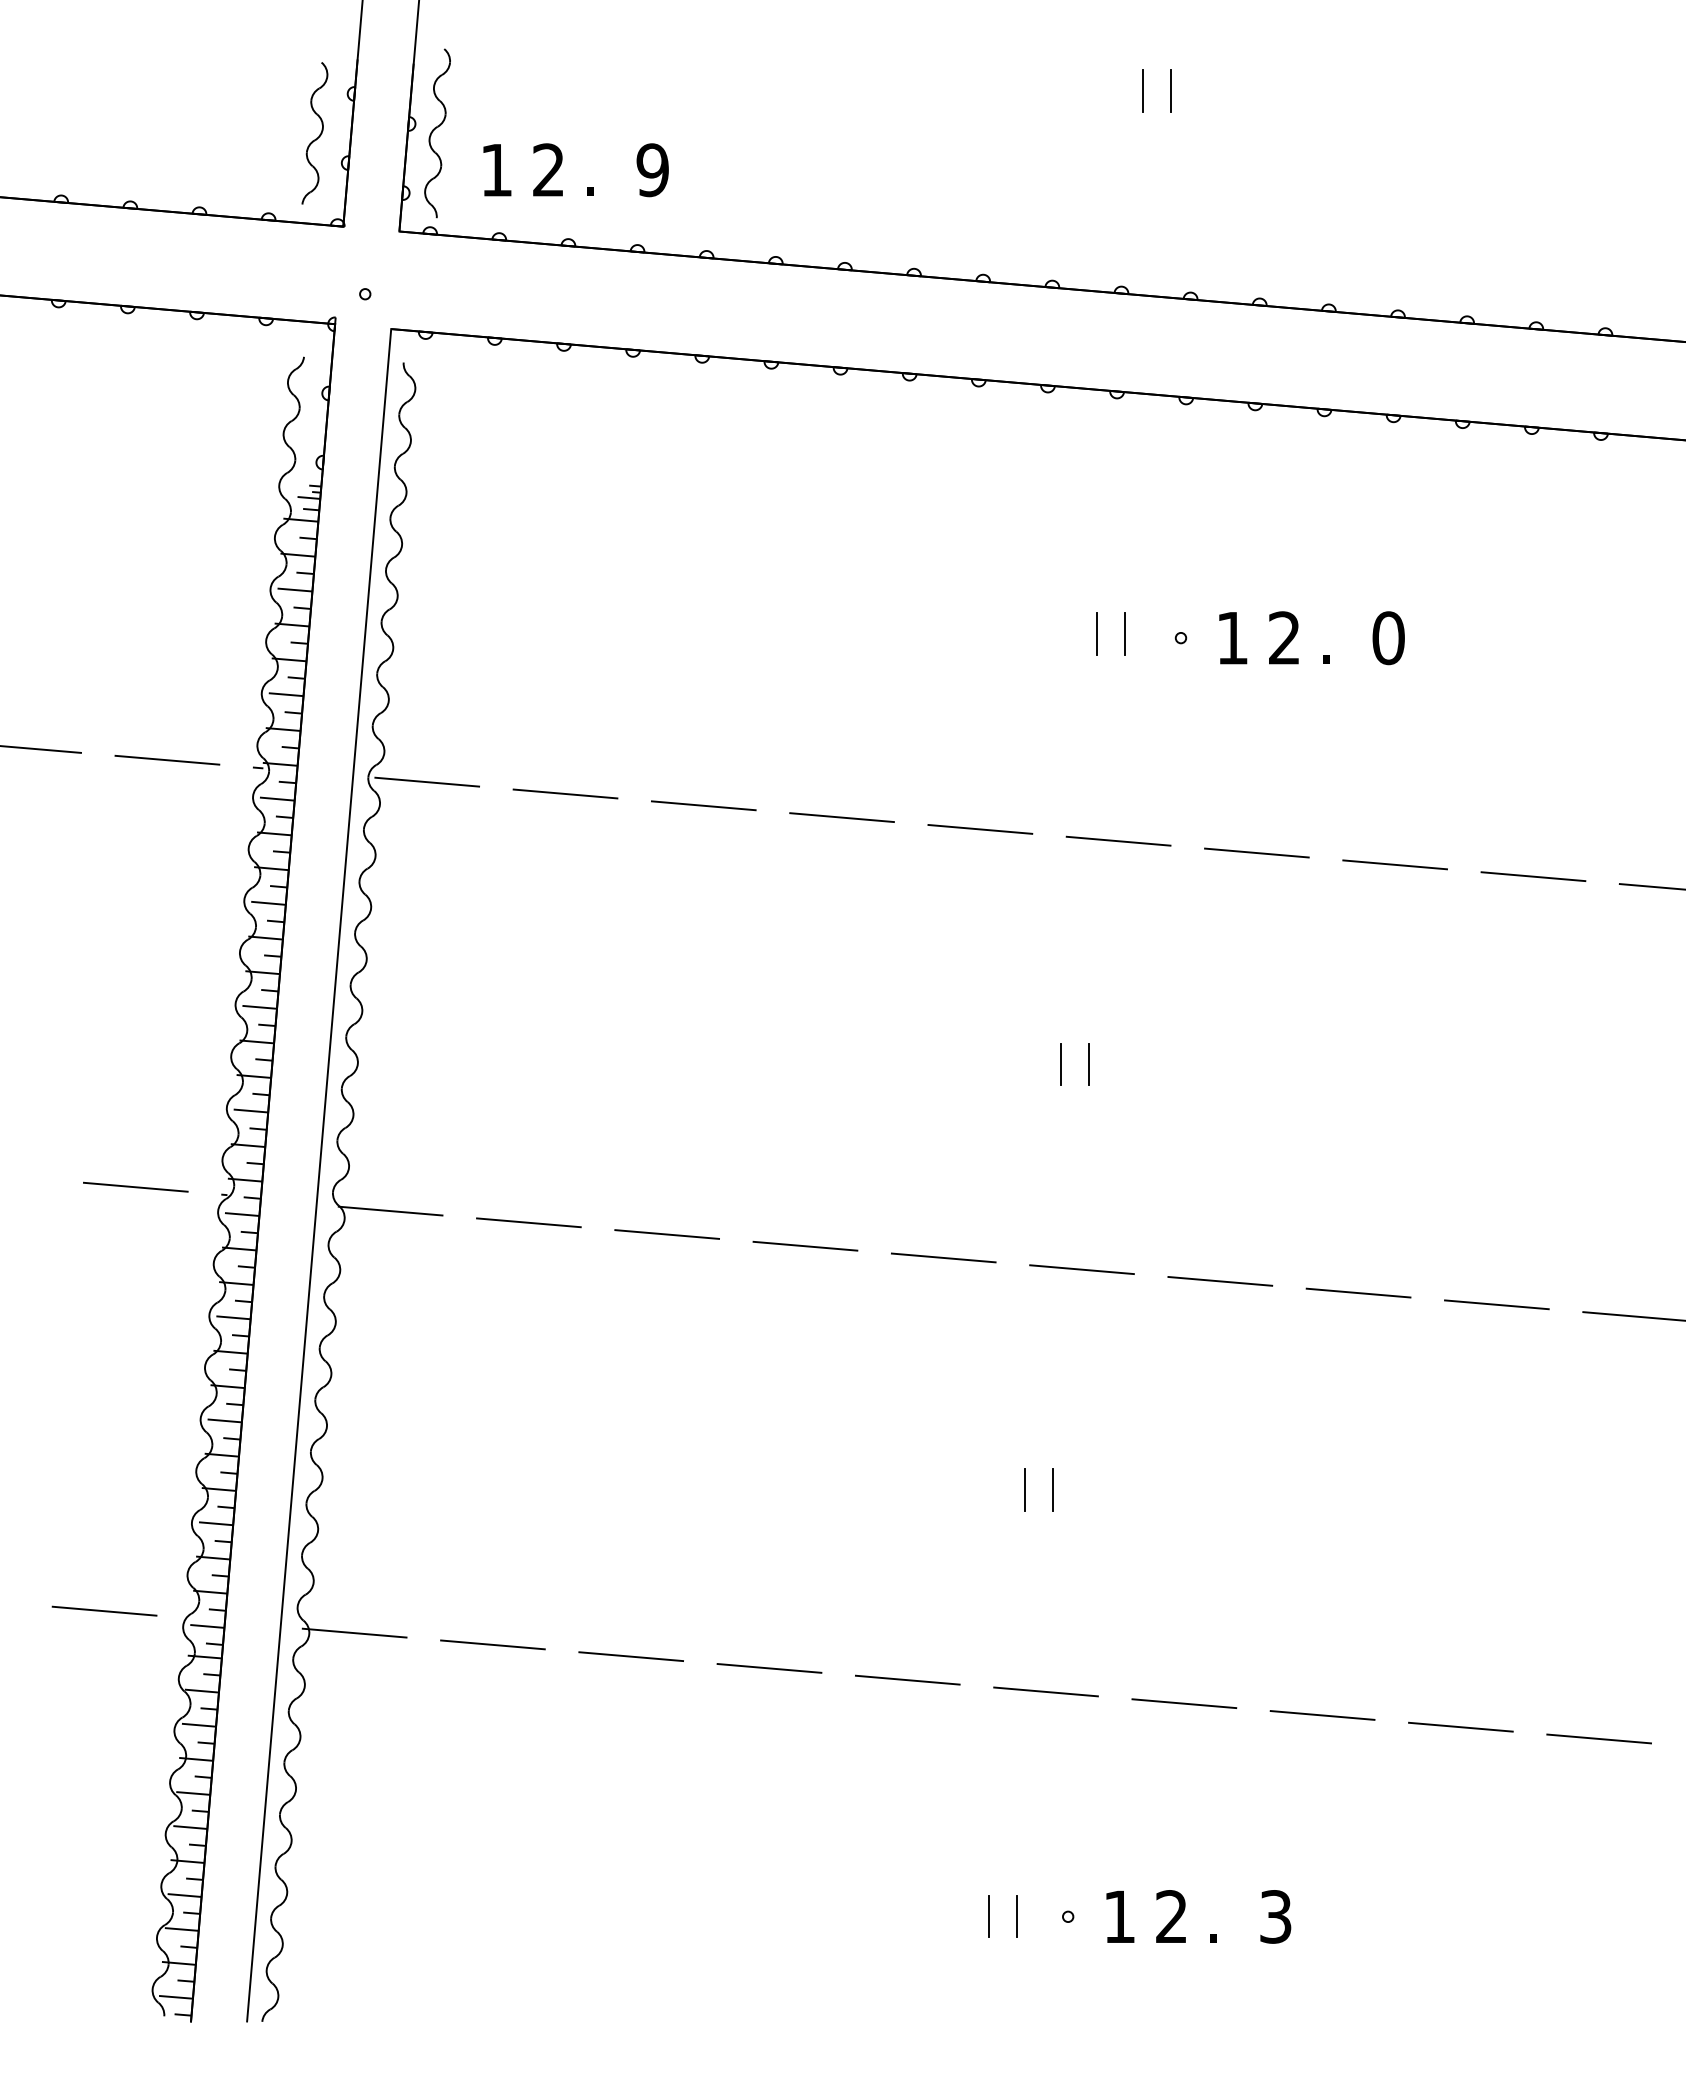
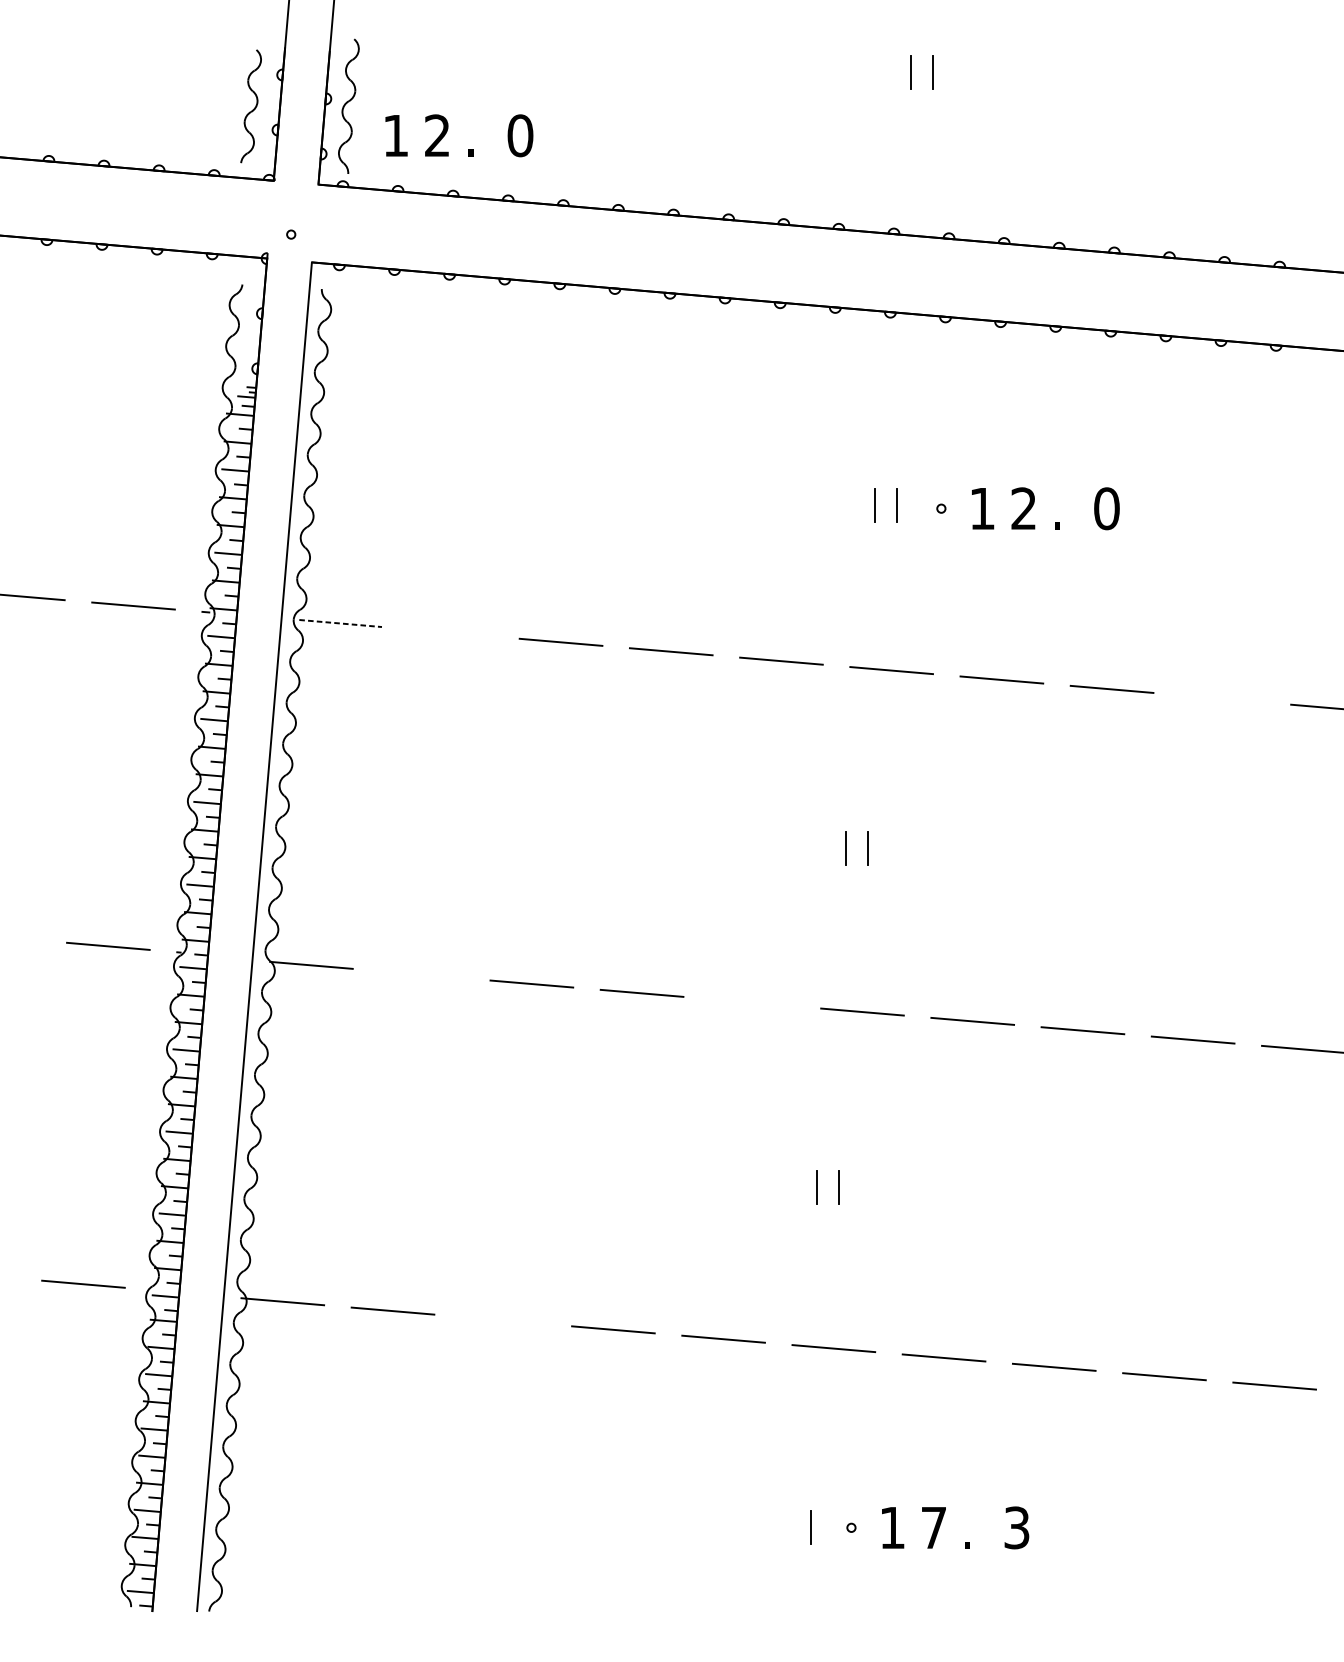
text: (652, 170) -> (520, 136), 9 -> 0
line: (427, 782) -> (340, 623), solid -> dashed
line: (565, 793) -> (450, 632), removed
line: (1533, 876) -> (1222, 698), removed
line: (528, 1222) -> (421, 974), removed
line: (943, 1257) -> (752, 1002), removed
line: (631, 1656) -> (503, 1320), removed
line: (989, 1916) -> (788, 1527), removed
text: (1171, 1916) -> (933, 1527), 2 -> 7

